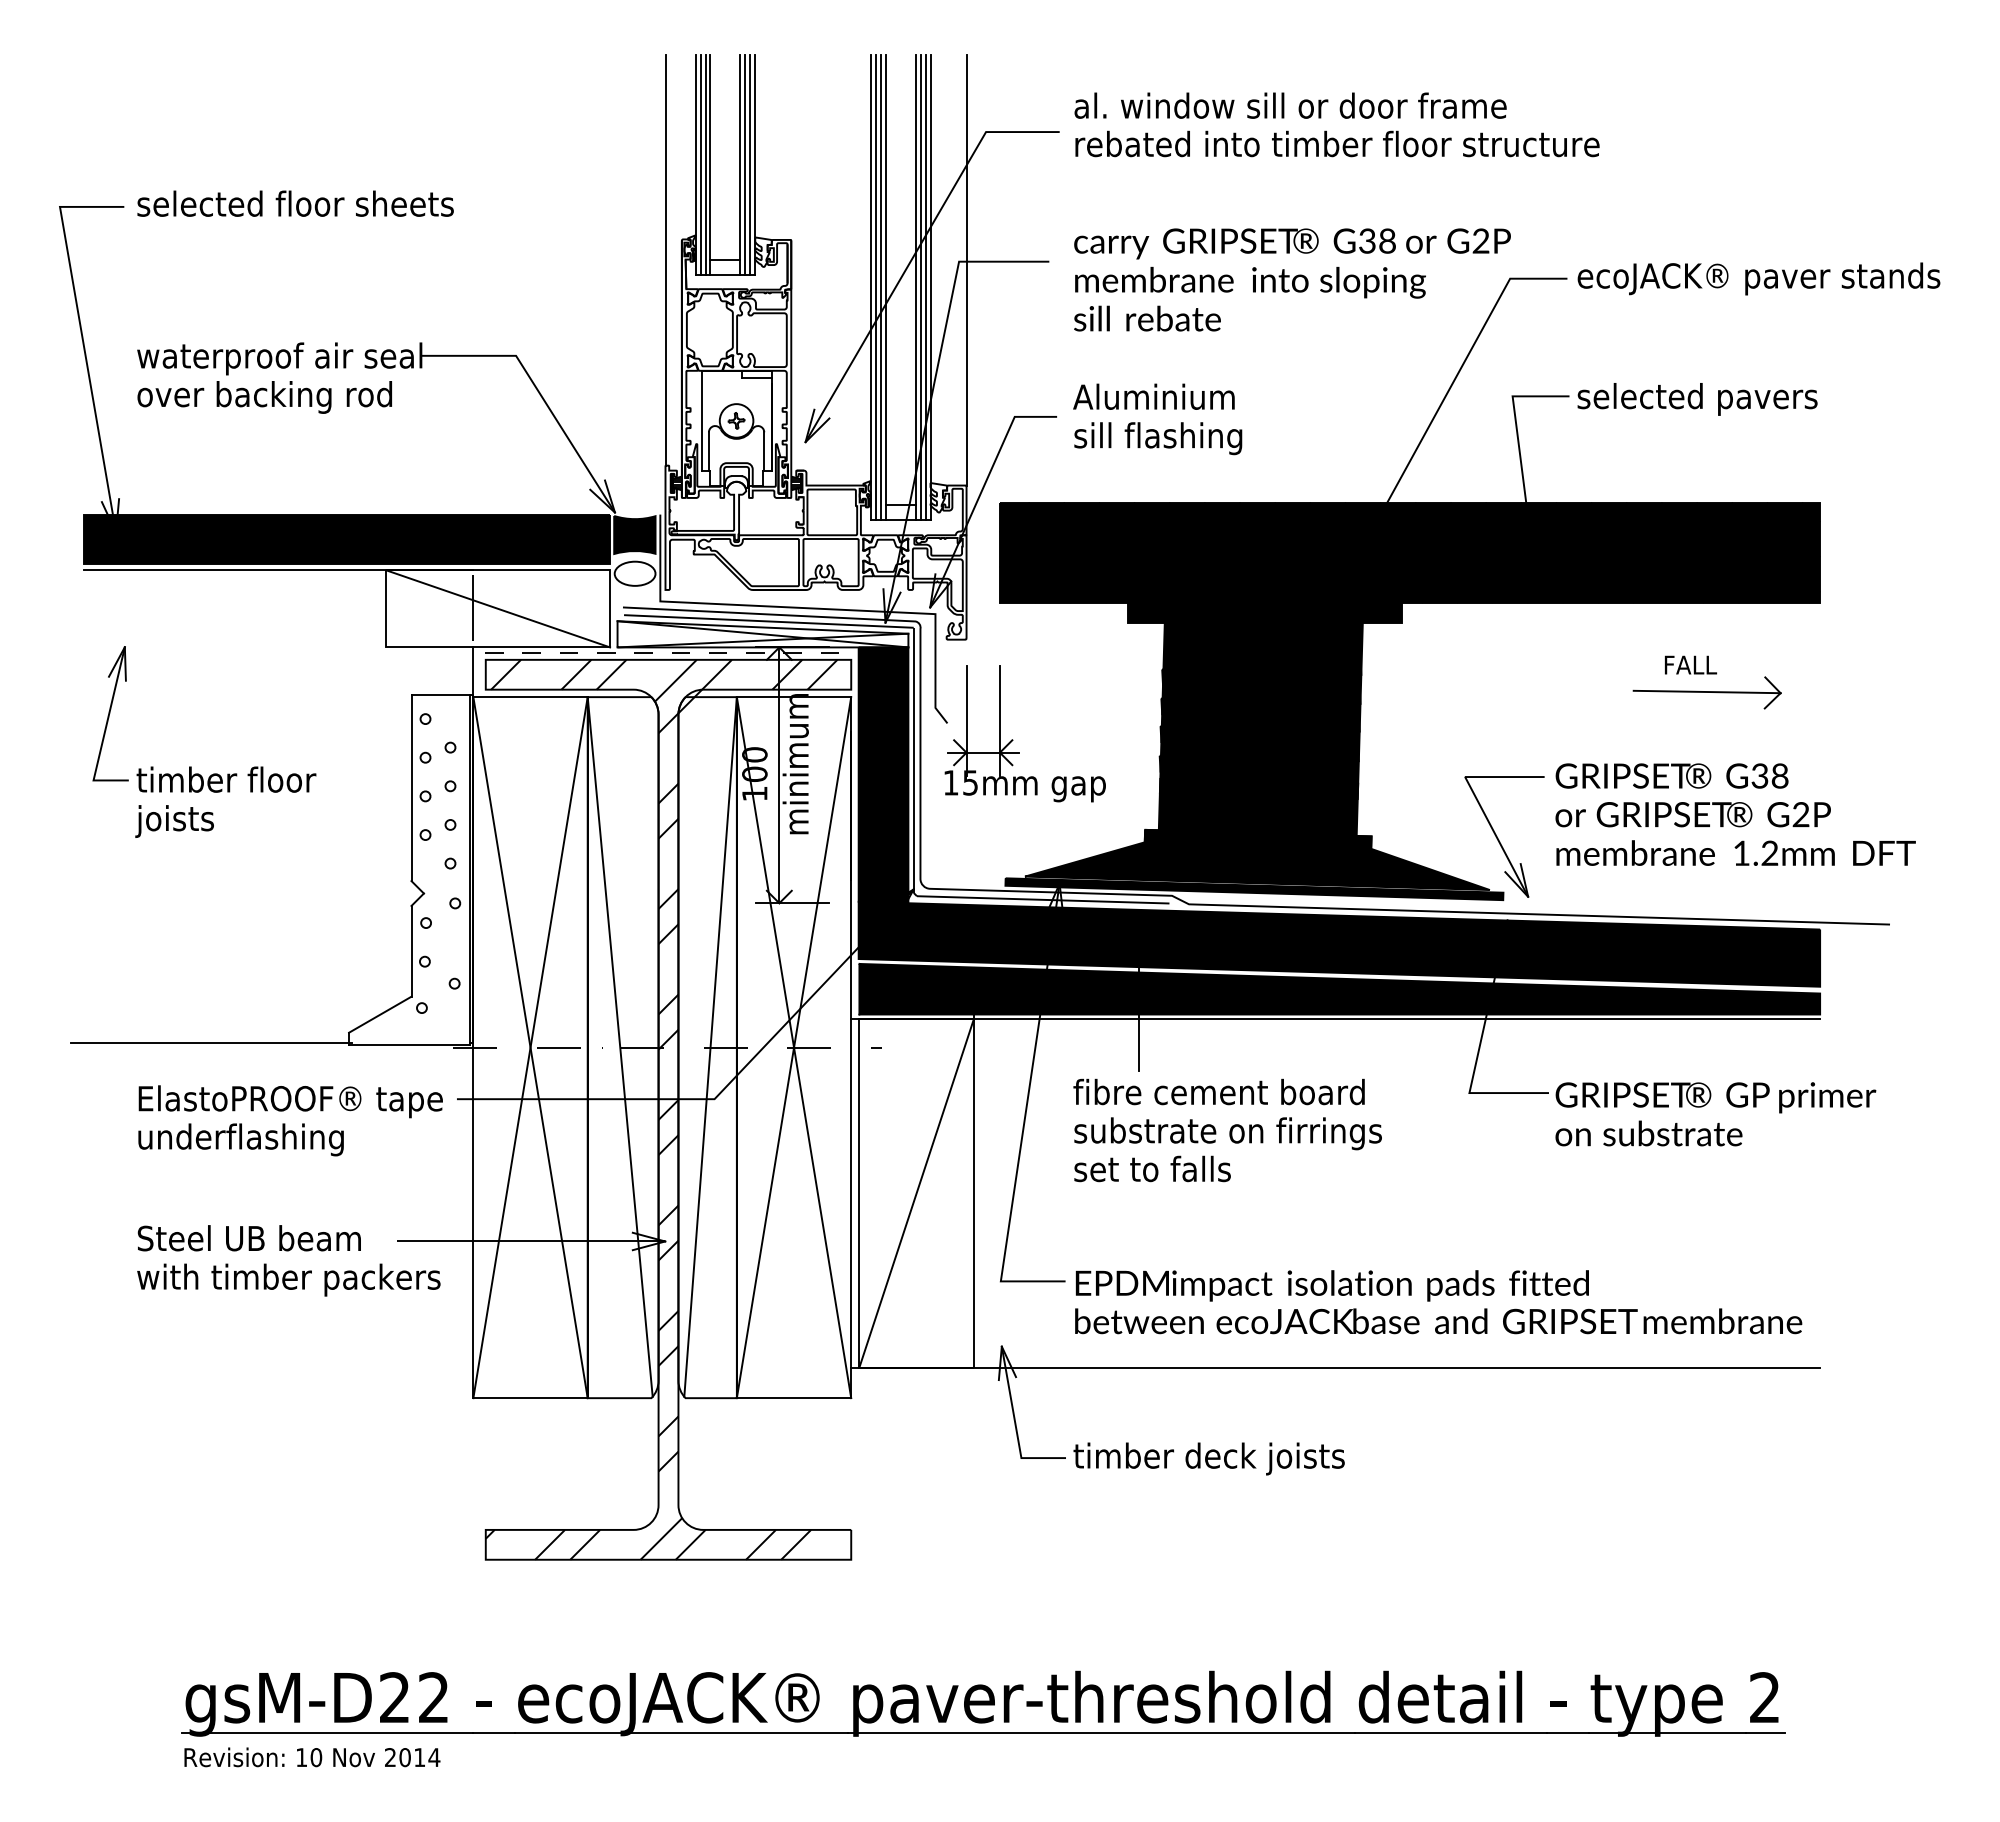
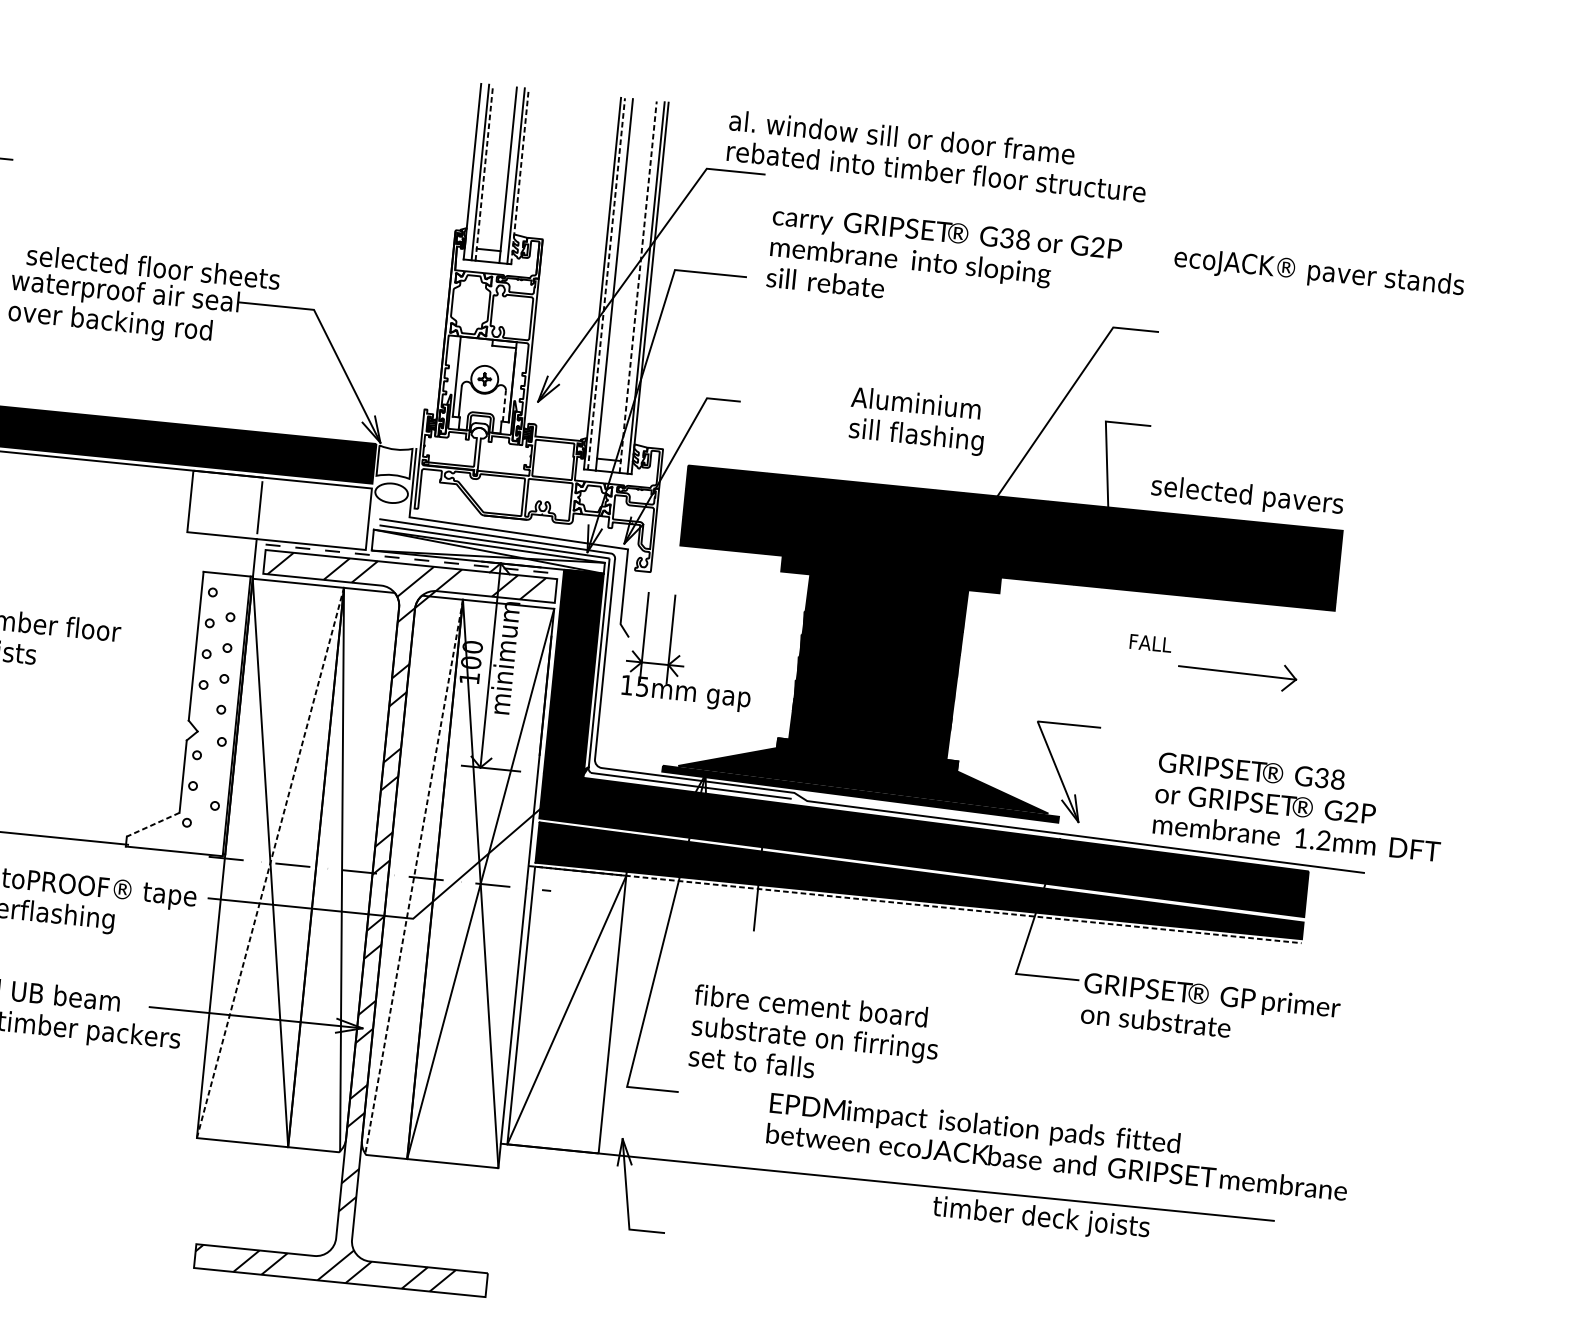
text: (1336, 124) -> (937, 155), moved
line: (700, 164) -> (476, 171), removed
line: (710, 164) -> (484, 172), solid -> dashed
line: (745, 164) -> (512, 175), removed
line: (755, 164) -> (520, 176), solid -> dashed
text: (295, 203) -> (153, 266), moved
line: (665, 260) -> (440, 245), removed
line: (966, 269) -> (680, 276), removed
text: (1758, 278) -> (1318, 272), moved
text: (1292, 279) -> (944, 262), moved
line: (875, 287) -> (606, 283), solid -> dashed
line: (880, 287) -> (610, 284), removed
line: (915, 287) -> (638, 287), solid -> dashed
line: (920, 287) -> (642, 287), removed
text: (1697, 399) -> (1247, 497), moved
text: (1157, 419) -> (917, 421), moved
line: (764, 451) -> (504, 405), solid -> dashed
fill: (634, 534) -> (394, 461), removed
line: (498, 608) -> (279, 510), removed
text: (1690, 664) -> (1150, 642), moved
text: (1735, 814) -> (1299, 806), moved
line: (379, 1014) -> (152, 824), solid -> dashed
line: (1336, 1019) -> (915, 904), solid -> dashed
line: (710, 1046) -> (414, 876), solid -> dashed
line: (530, 1047) -> (270, 862), solid -> dashed
text: (1227, 1130) -> (814, 1037), moved
text: (1438, 1302) -> (1058, 1146), moved
text: (1208, 1458) -> (1040, 1218), moved

